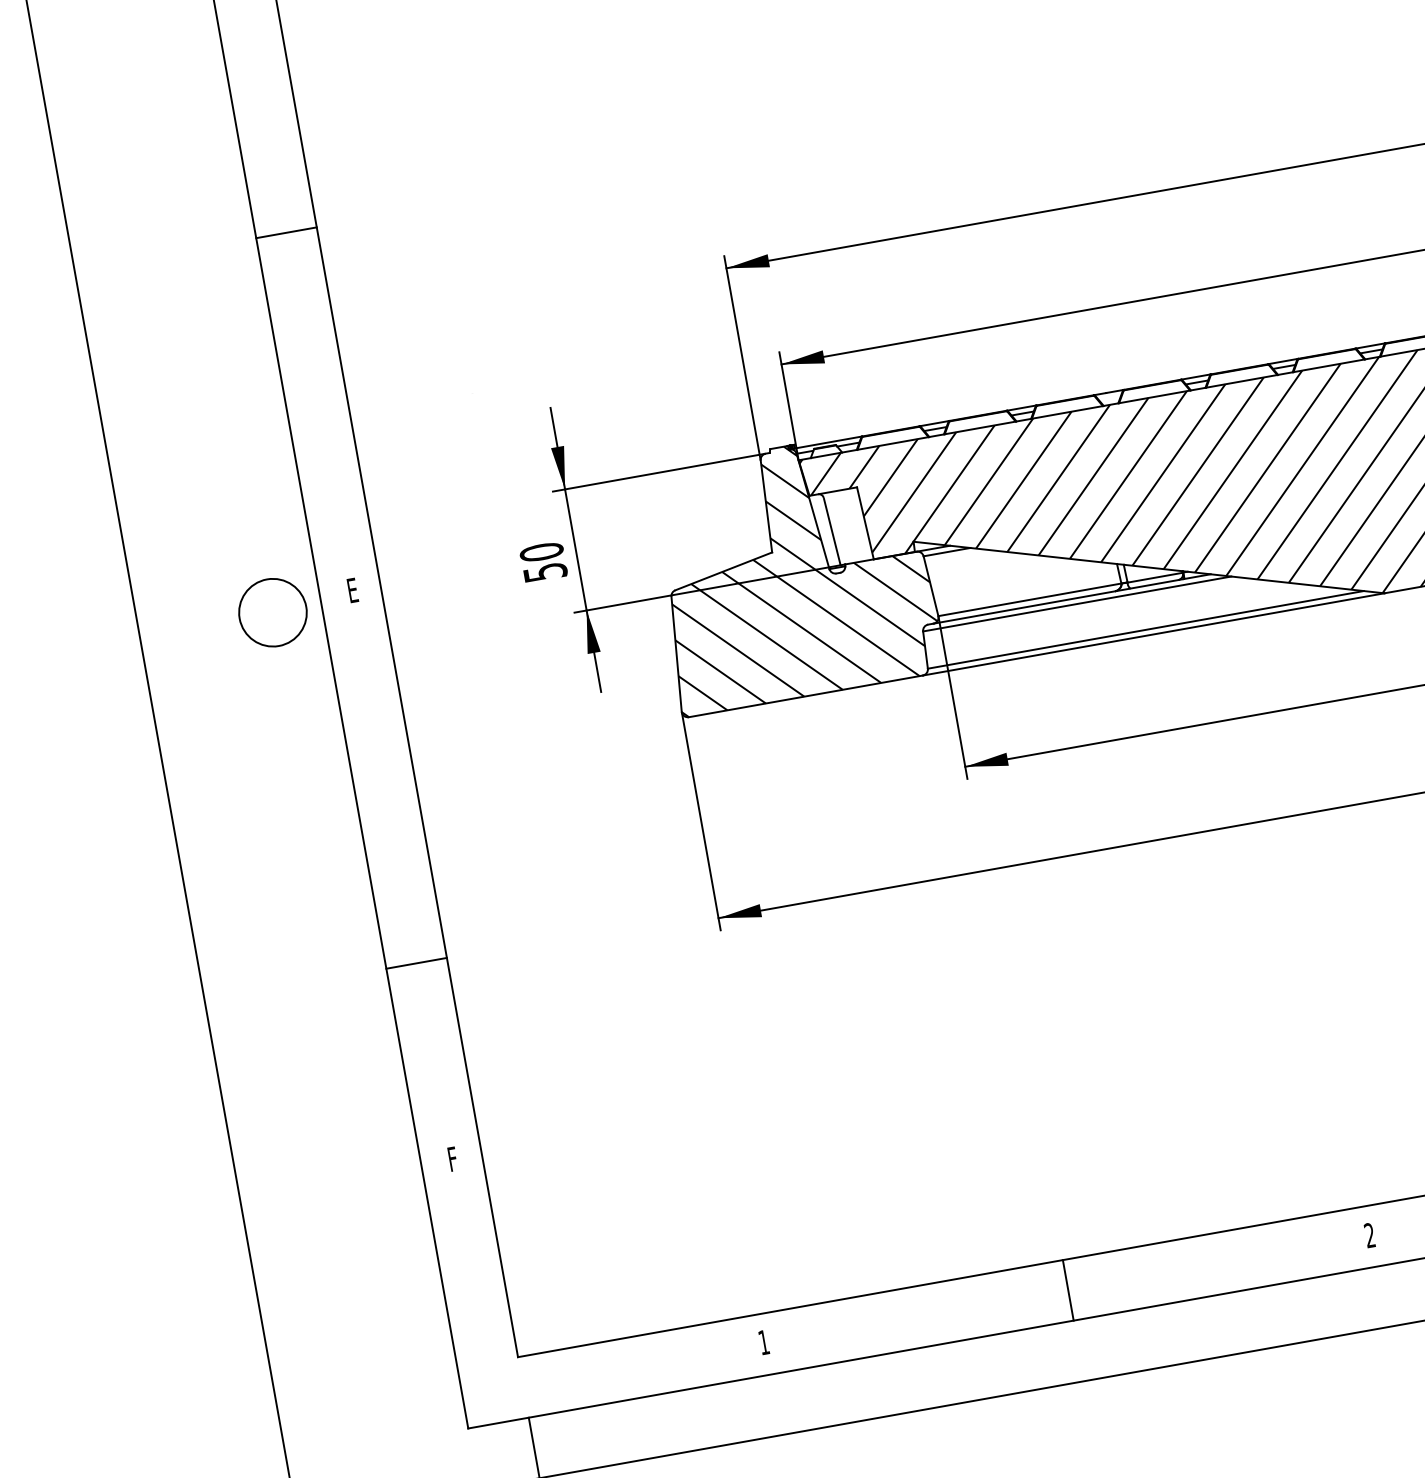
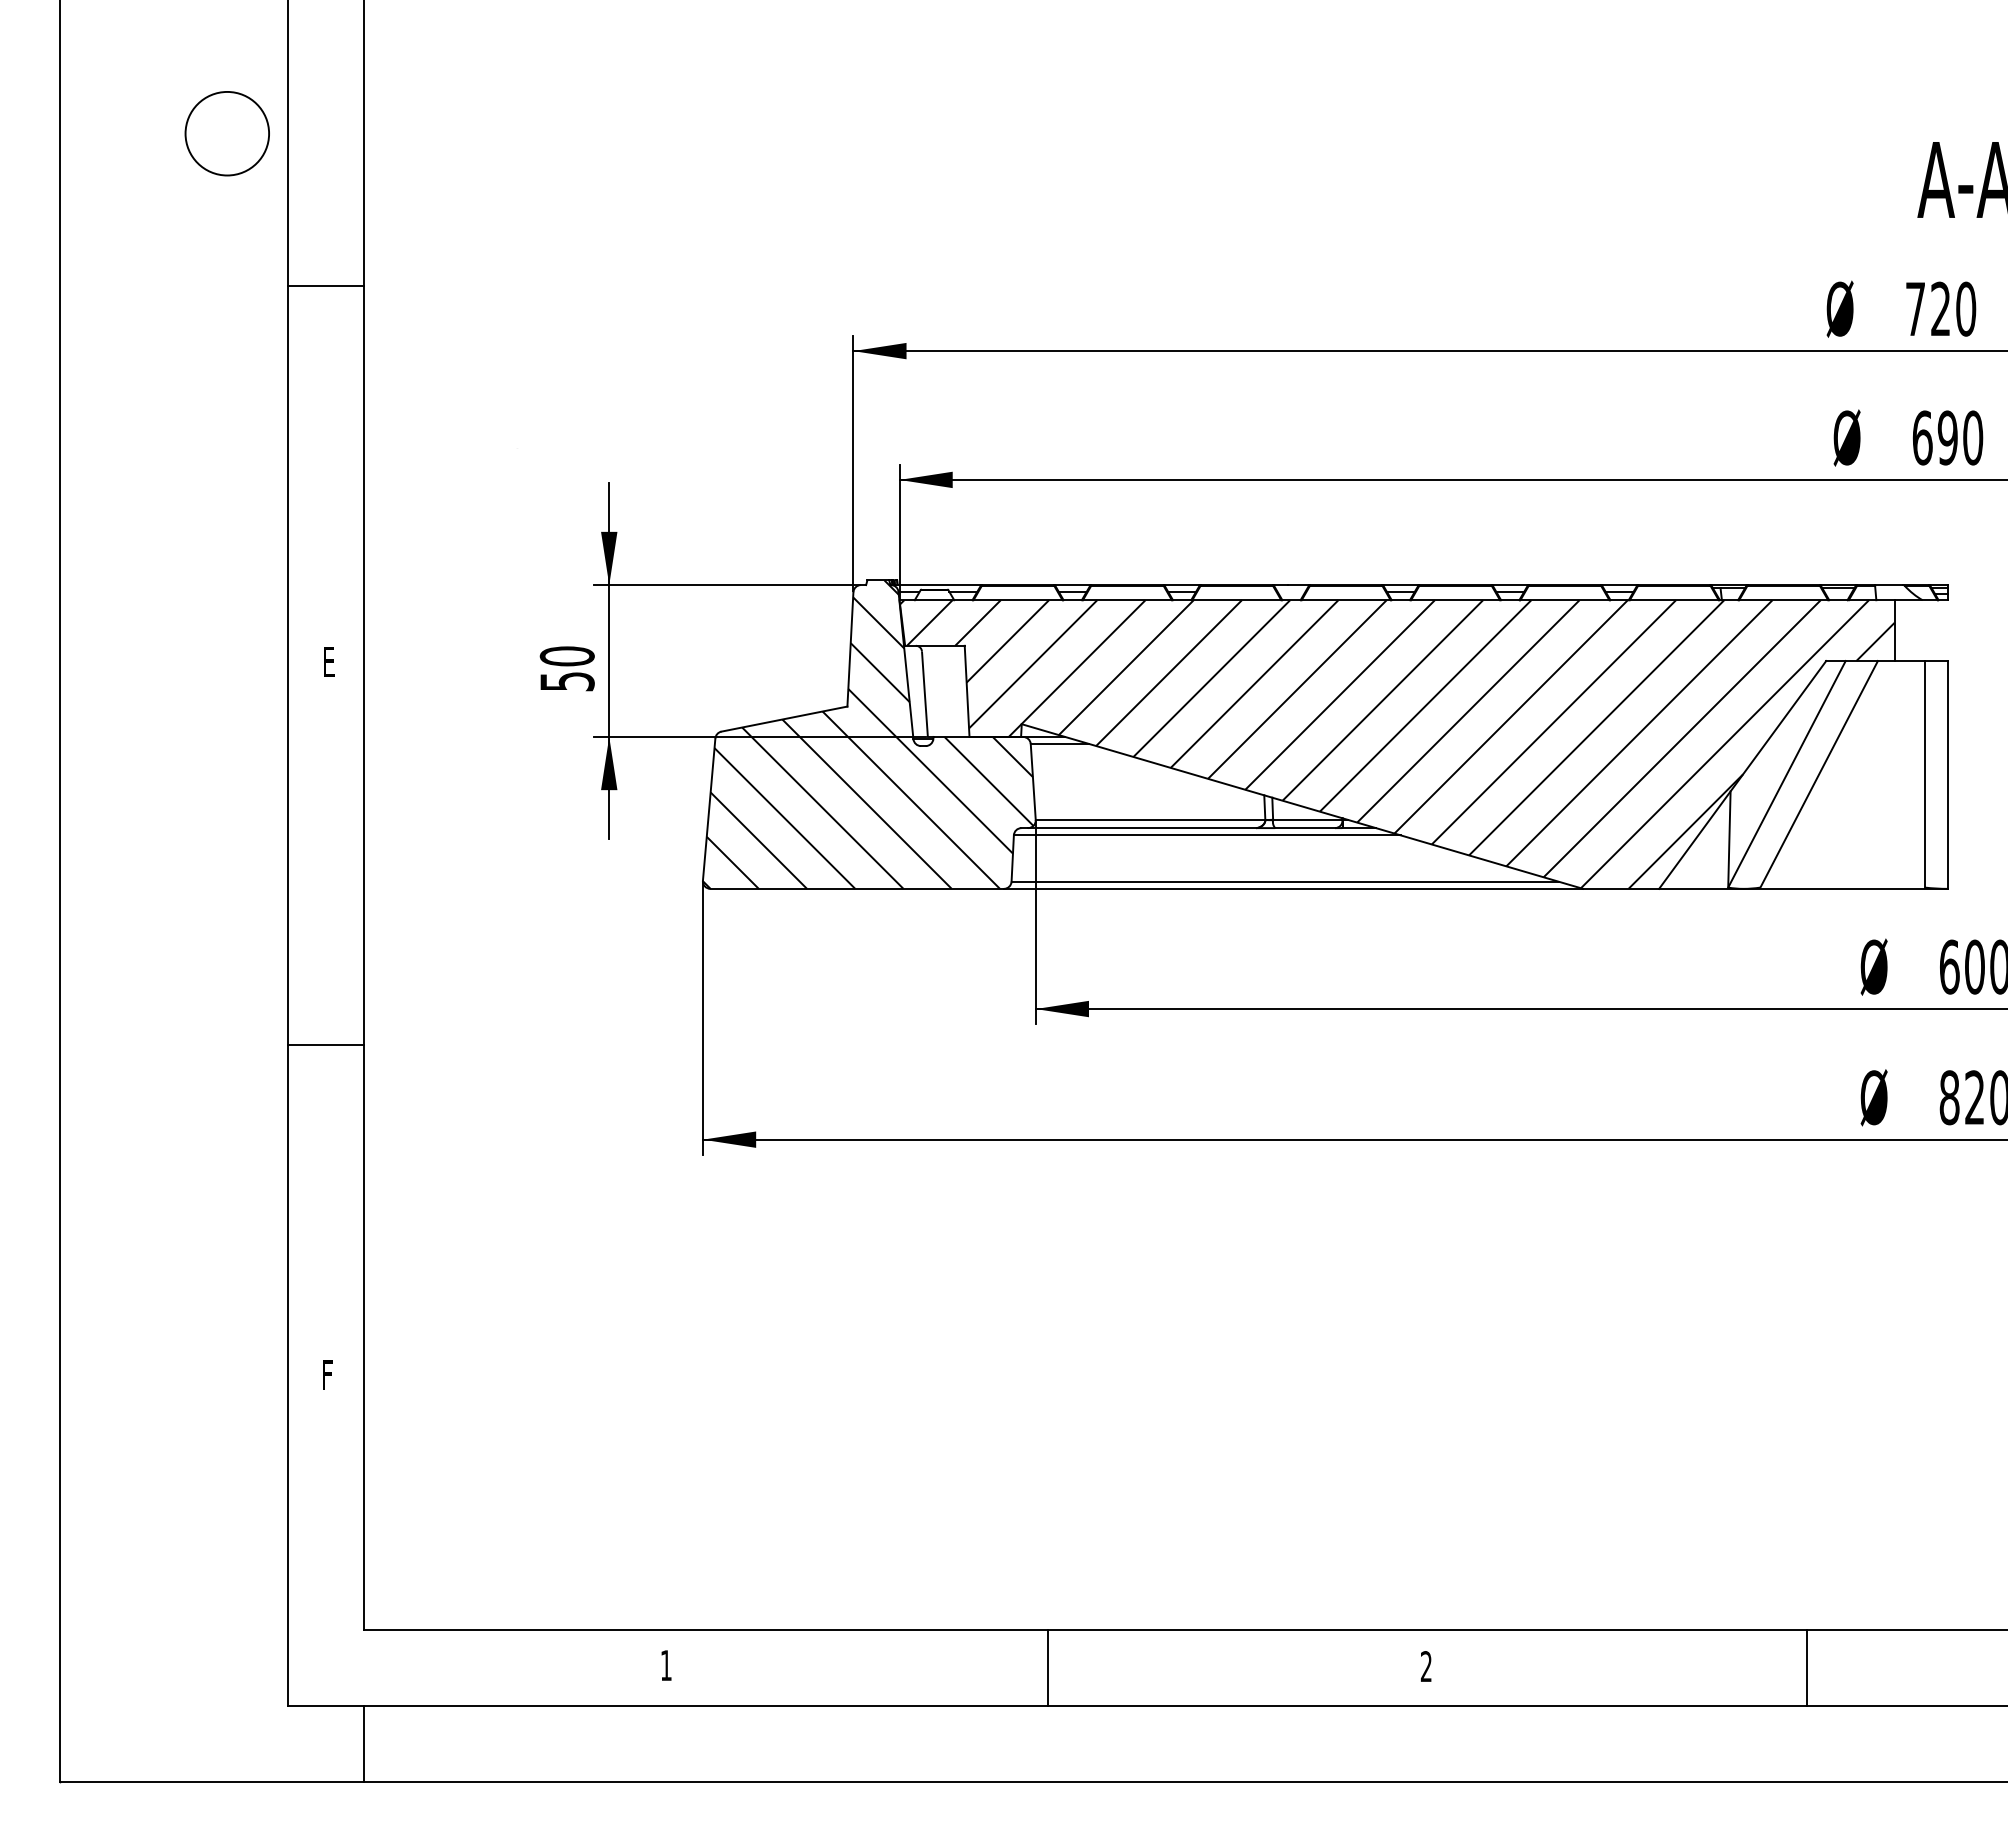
line: (286, 232) -> (326, 285), moved
circle: (272, 612) -> (226, 133), moved
line: (417, 963) -> (326, 1045), moved

